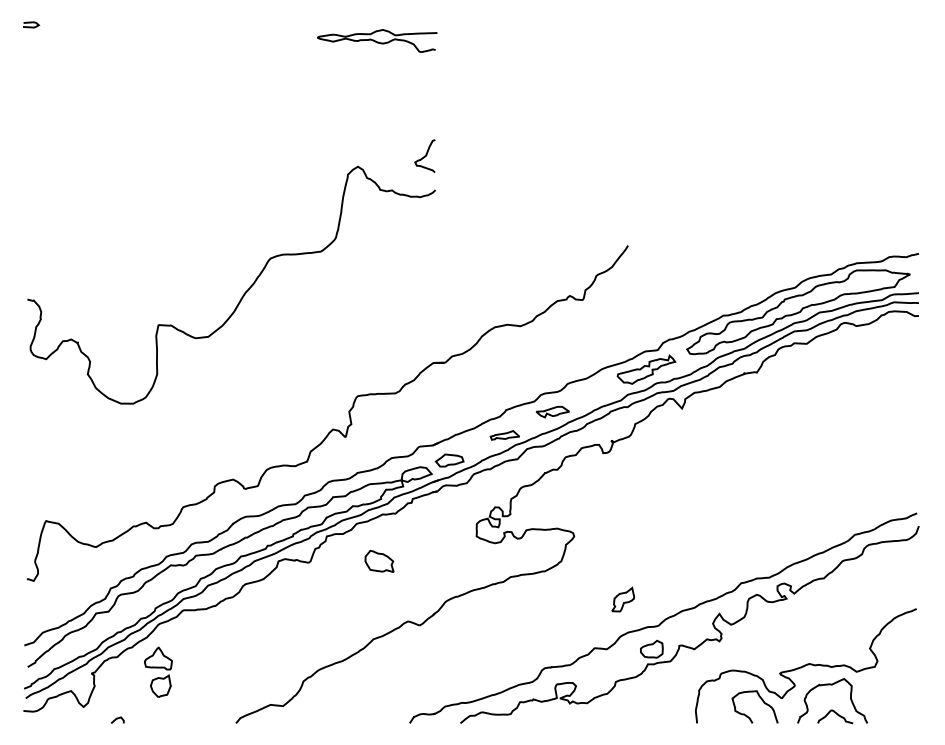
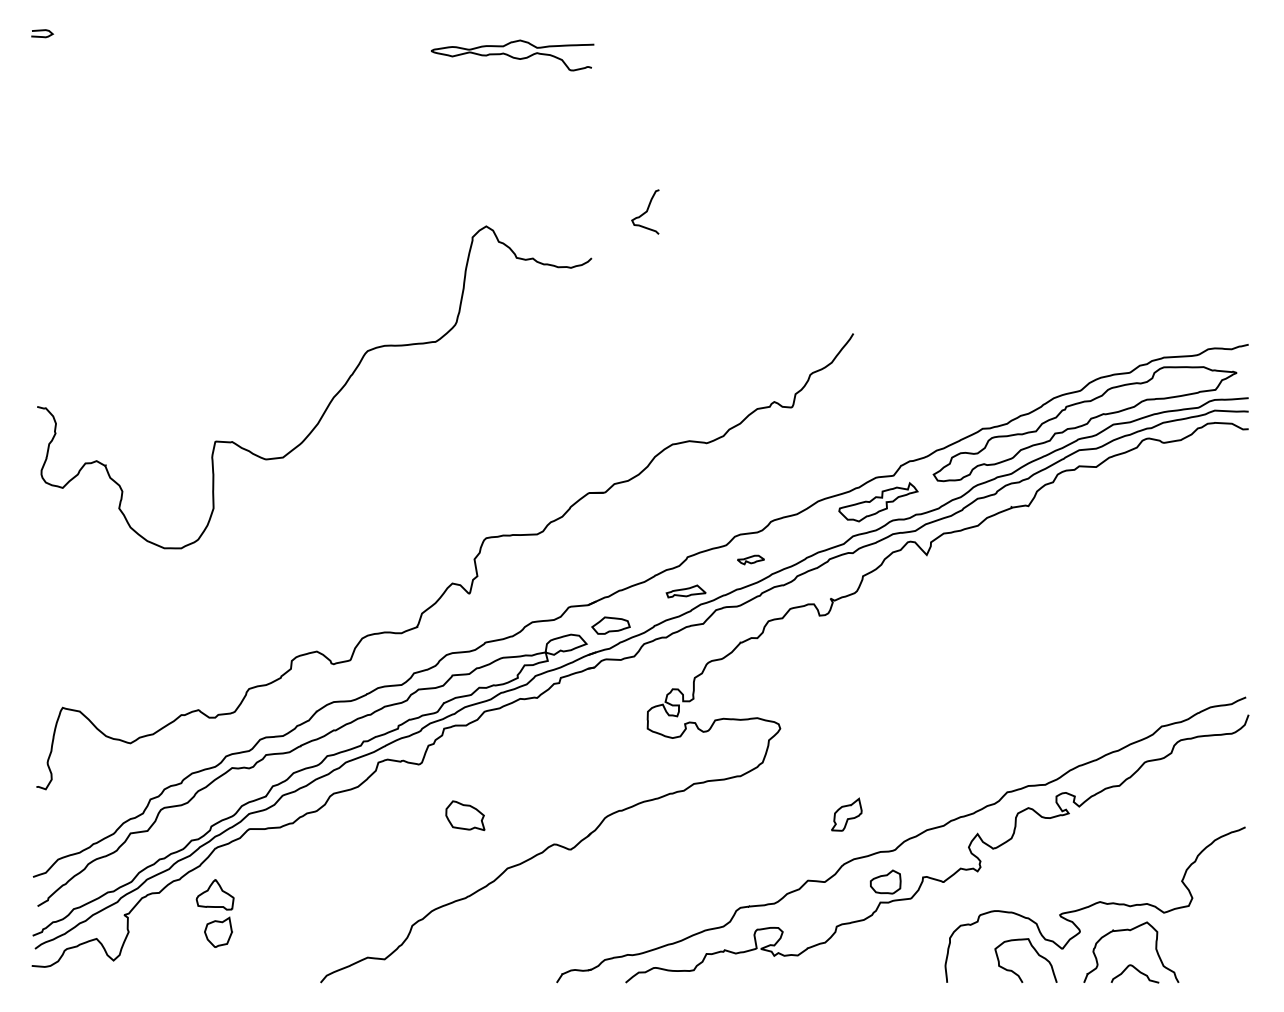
curve: (424, 155) -> (644, 211), moved
part: (552, 412) -> (750, 560), size x0.6
part: (379, 560) -> (465, 814), moved
line: (117, 719) -> (159, 977), removed

